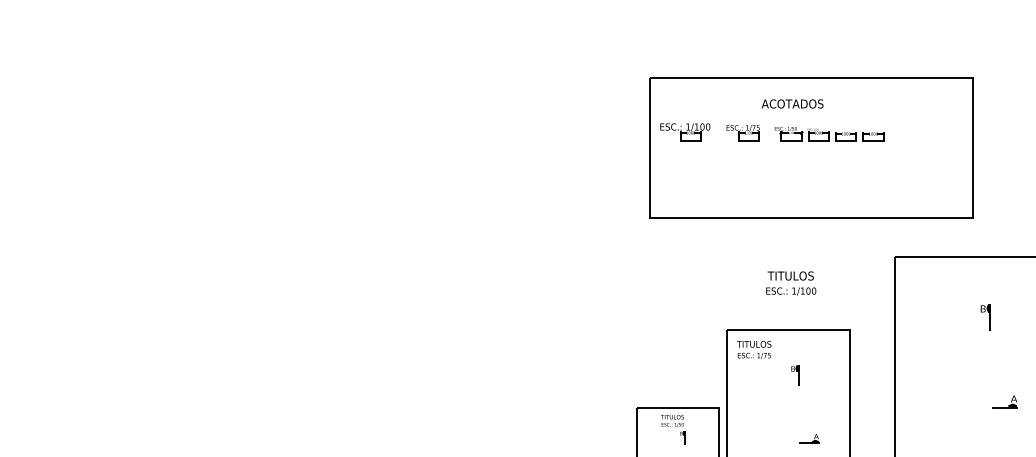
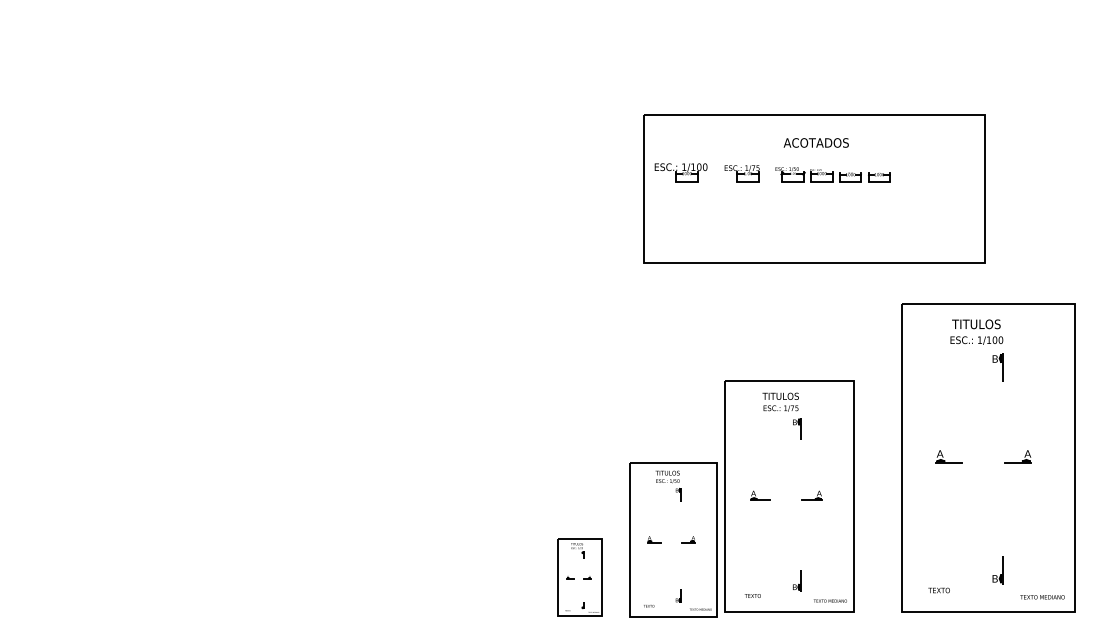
text: (791, 103) -> (815, 142), moved
text: (790, 282) -> (976, 331), moved
text: (753, 349) -> (780, 401), moved
part: (938, 401) -> (948, 456), added
part: (760, 438) -> (760, 495), added

